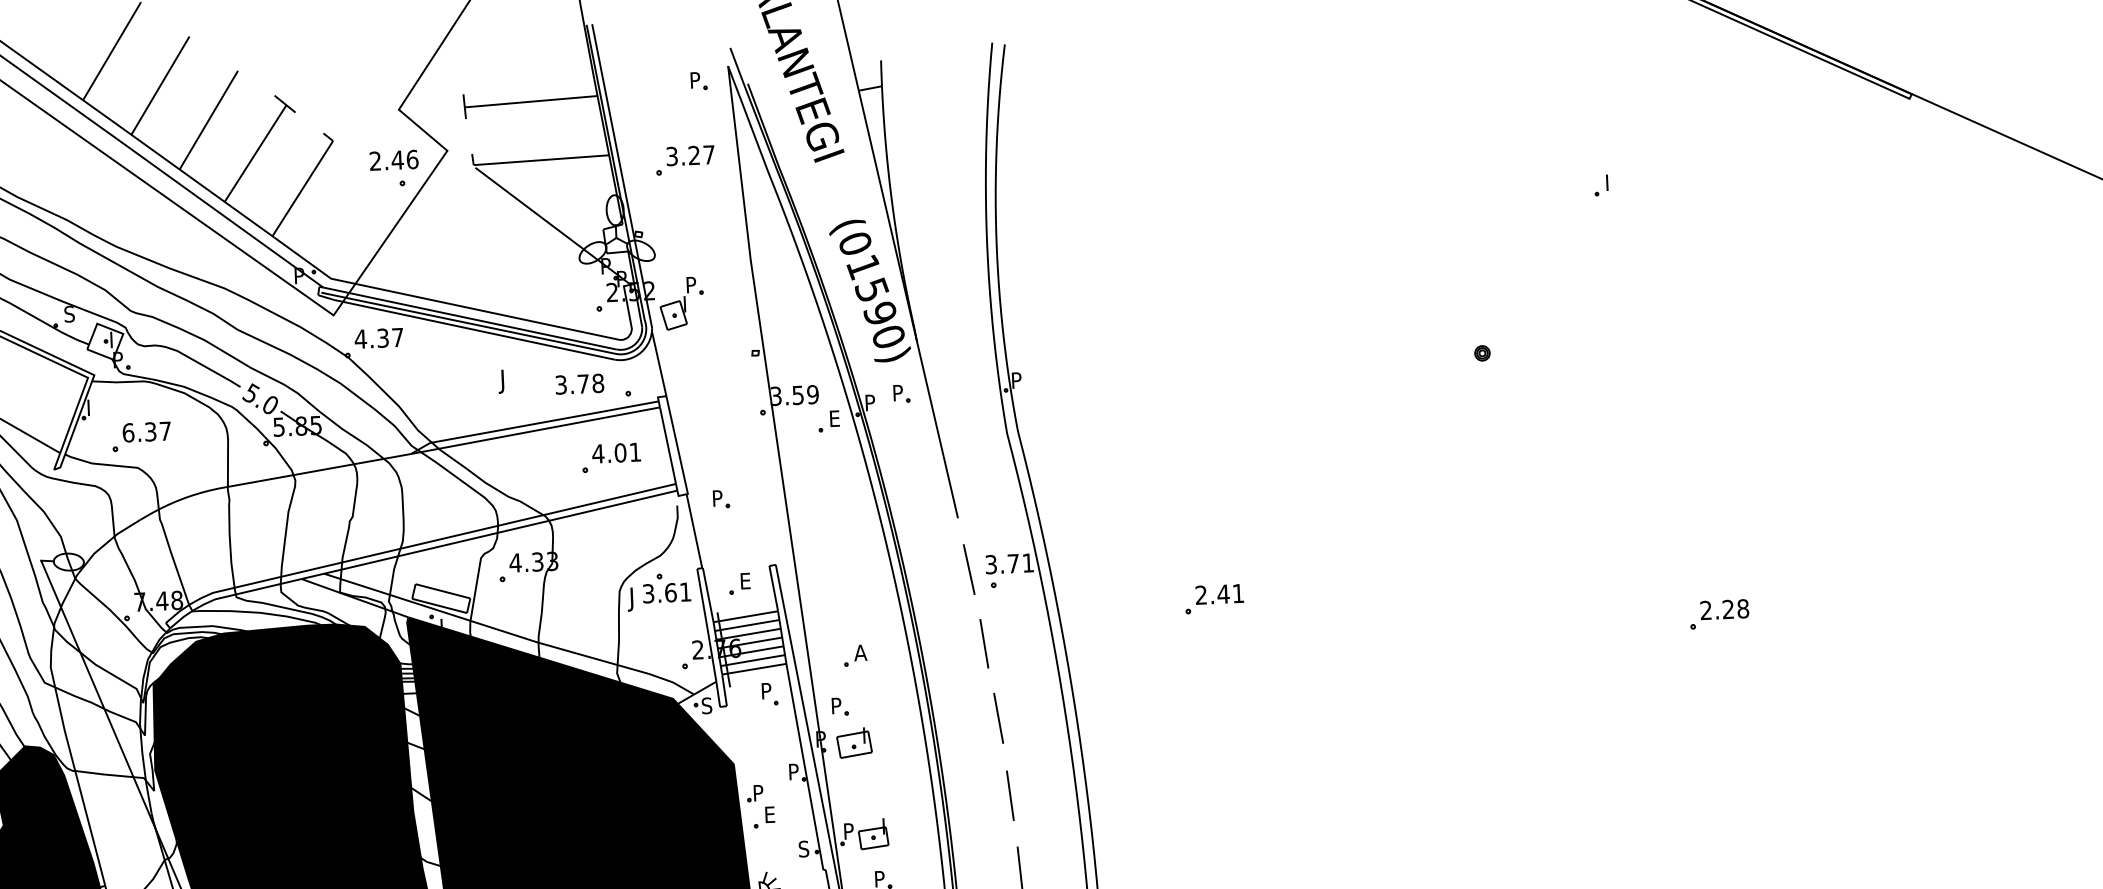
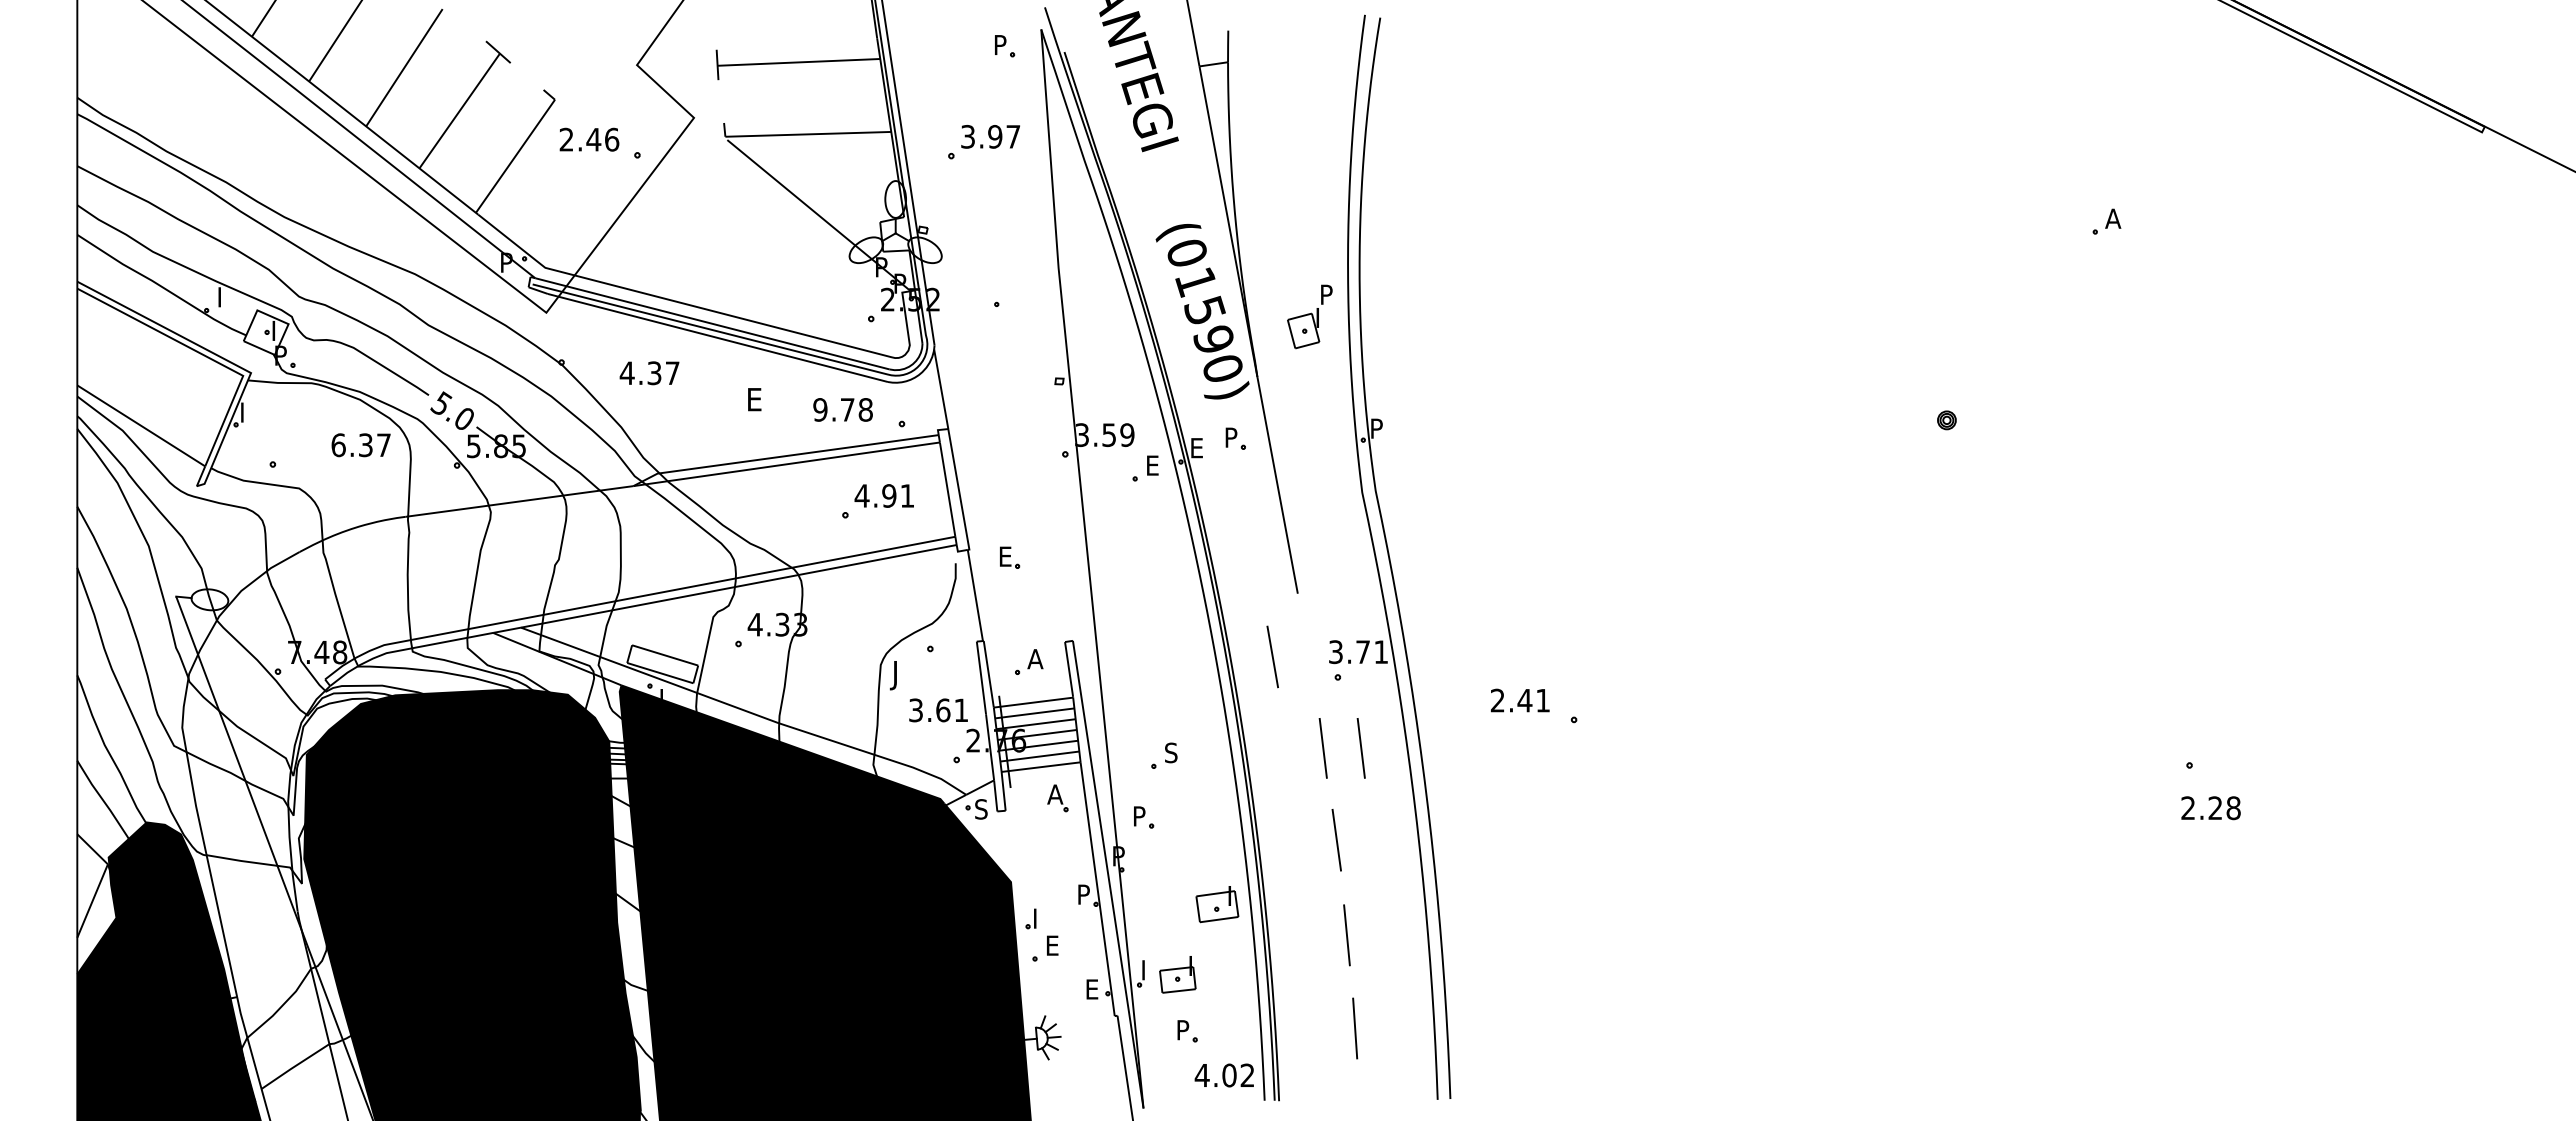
text: (694, 155) -> (995, 136), 3.27 -> 3.97
text: (394, 160) -> (589, 139), moved
text: (1611, 182) -> (2113, 218), I -> A
part: (678, 303) -> (1309, 316), moved
text: (69, 314) -> (223, 297), S -> I
text: (378, 338) -> (649, 373), moved
text: (505, 381) -> (752, 402), J -> E
text: (561, 384) -> (820, 409), 3.78 -> 9.78
text: (870, 403) -> (1197, 448), P -> E
text: (146, 432) -> (360, 445), moved
text: (620, 452) -> (889, 495), 4.01 -> 4.91
text: (718, 498) -> (1006, 556), P -> E
line: (968, 569) -> (1272, 656), moved
text: (745, 581) -> (1035, 659), E -> A
text: (666, 593) -> (938, 710), moved
text: (1219, 594) -> (1520, 700), moved
text: (1724, 609) -> (2210, 808), moved
line: (1014, 642) -> (1360, 748), added
text: (860, 652) -> (1171, 752), A -> S
text: (767, 691) -> (1055, 794), P -> A
part: (854, 742) -> (1217, 904), moved
text: (759, 789) -> (1040, 914), P -> I
text: (849, 828) -> (1148, 966), P -> I
text: (803, 849) -> (1091, 989), S -> E

